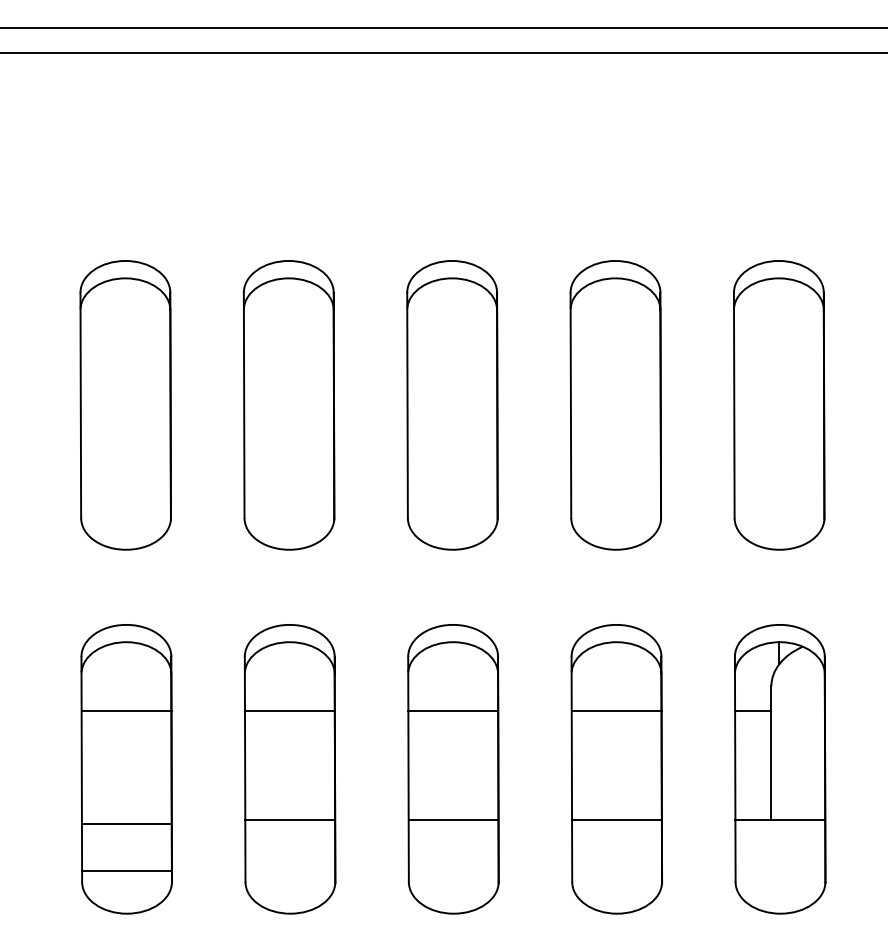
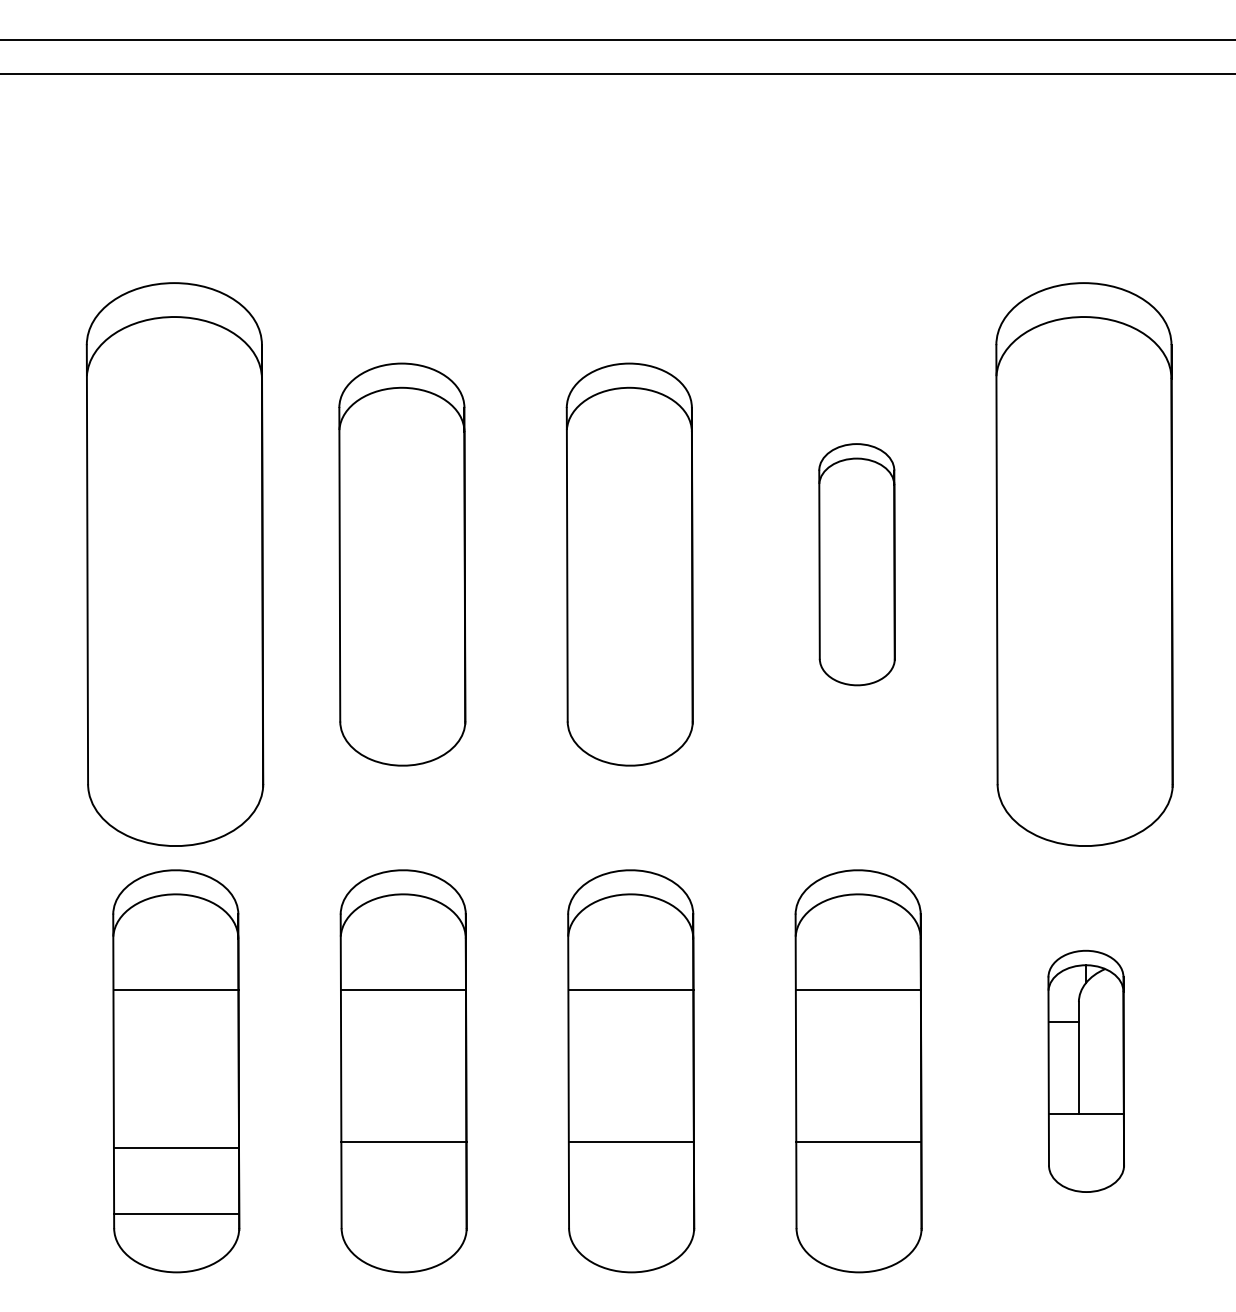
part: (125, 405) -> (174, 564), size x1.4
part: (615, 405) -> (856, 564), size x0.6
part: (779, 405) -> (1085, 564), size x1.4
part: (780, 769) -> (1086, 1071), size x0.6

